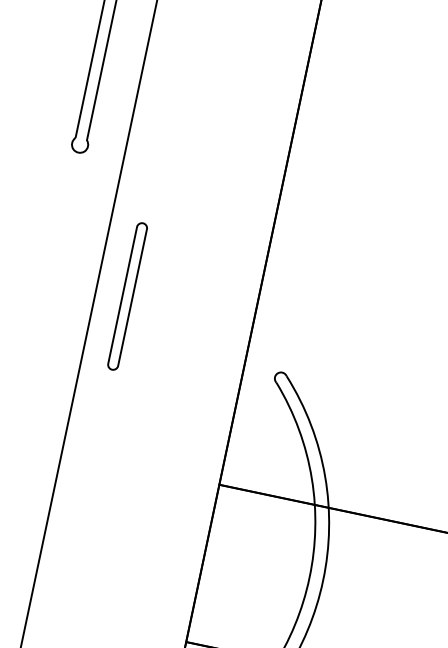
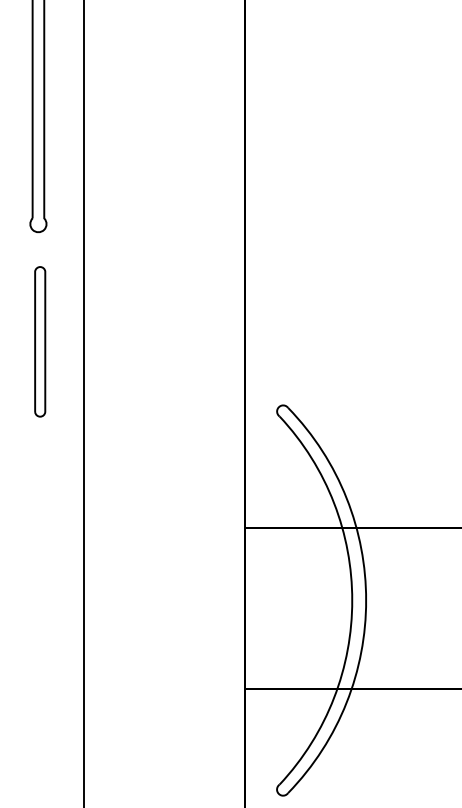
part: (127, 296) -> (40, 341), moved

